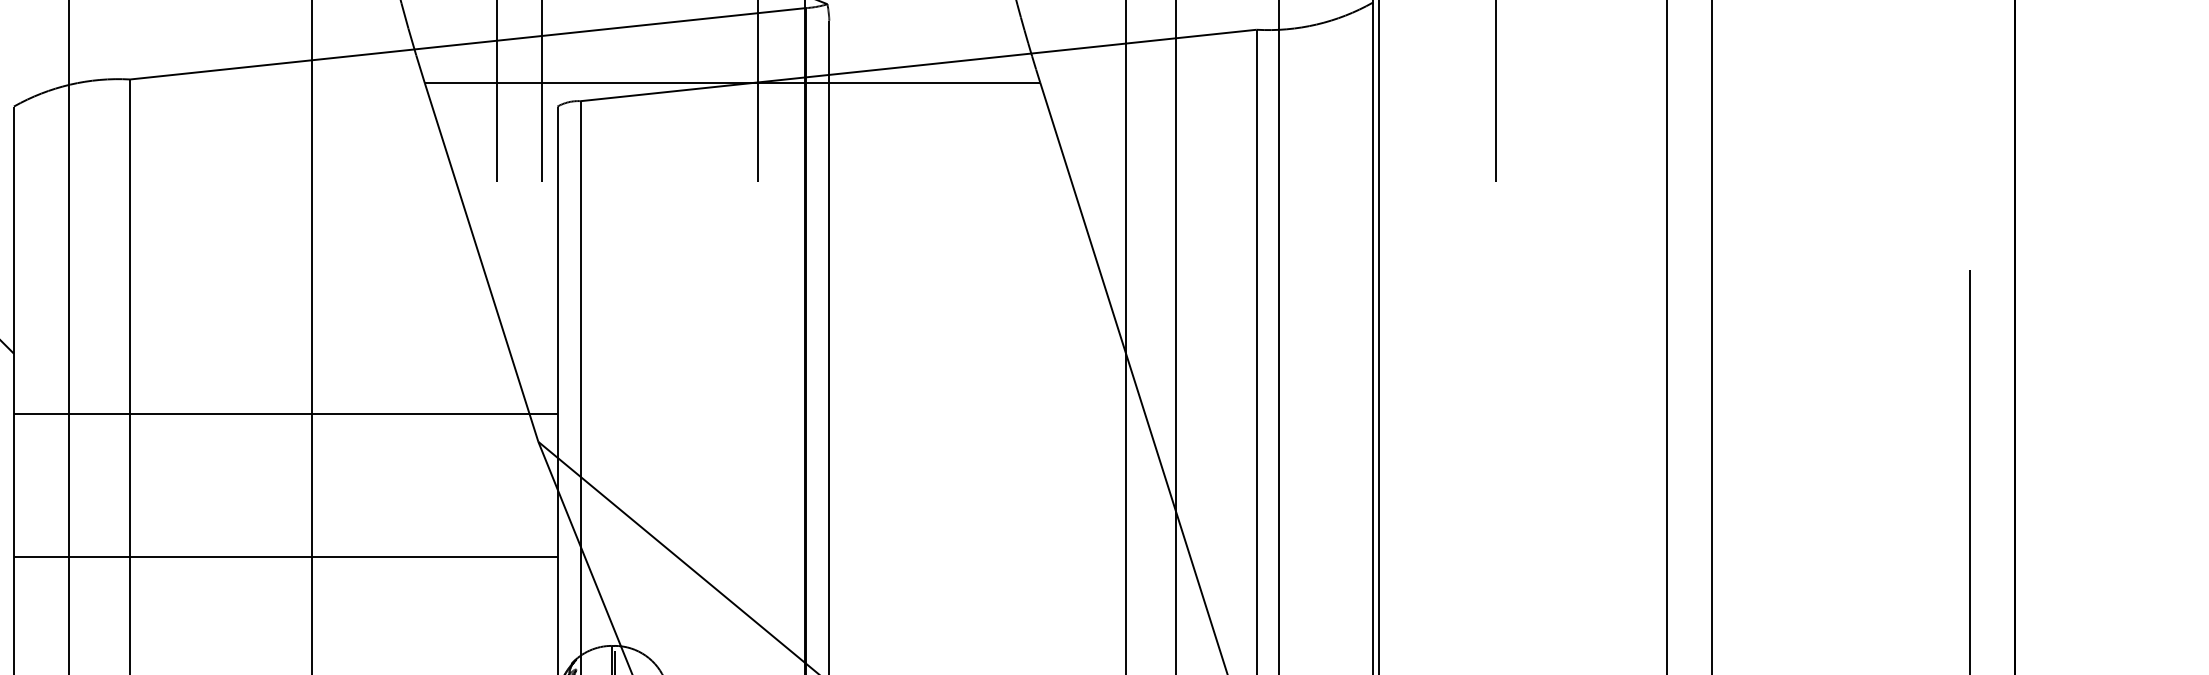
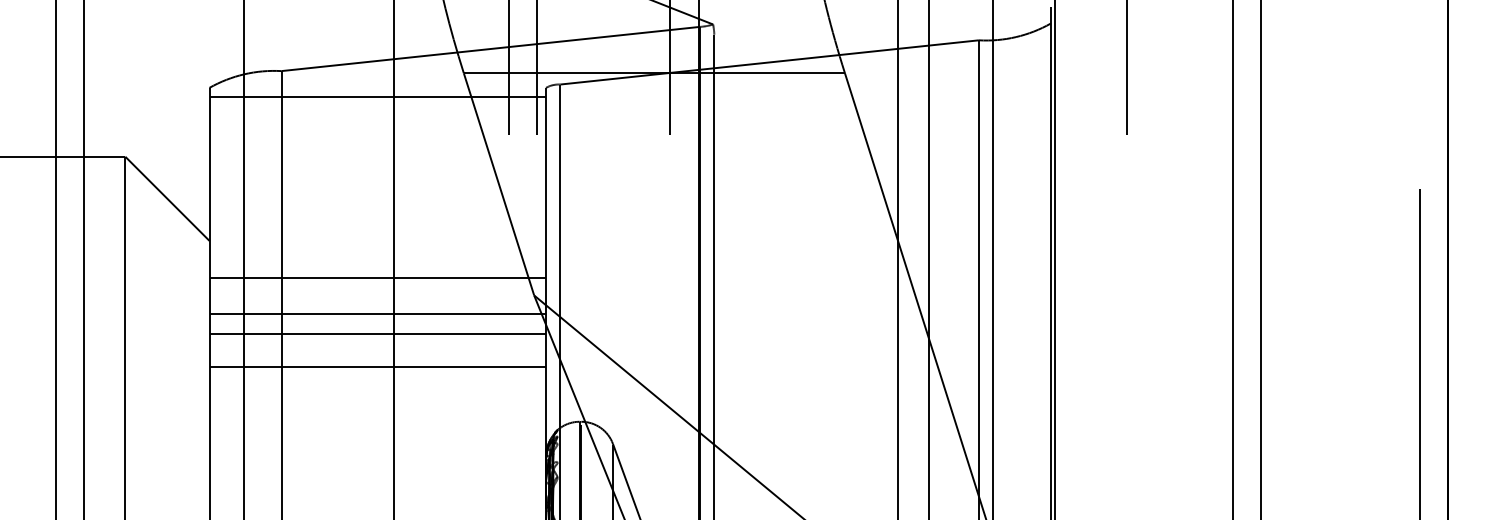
line: (285, 122) -> (377, 97), added
line: (285, 470) -> (377, 313), added
line: (285, 504) -> (377, 334), added

